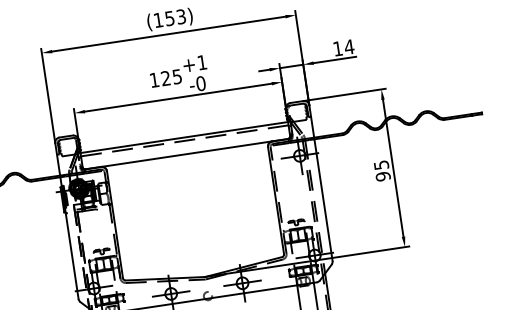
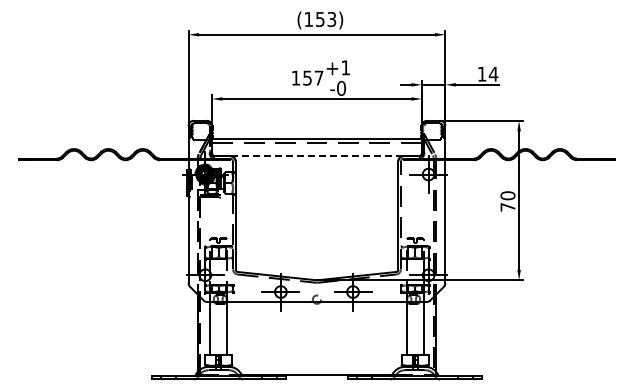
text: (171, 76) -> (313, 77), 125 -> 157
line: (187, 154) -> (317, 156), solid -> dashed
text: (381, 170) -> (507, 201), 95 -> 70

